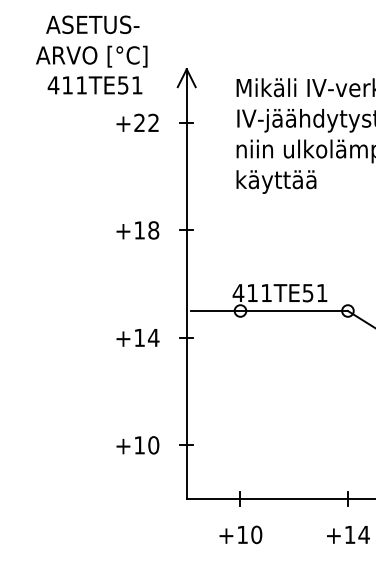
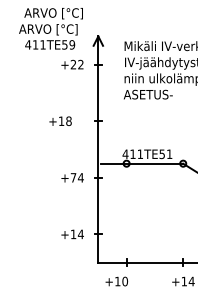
text: (109, 25) -> (57, 13), ASETUS- -> ARVO [°C]
text: (137, 84) -> (72, 44), 411TE51 -> 411TE59
text: (280, 181) -> (147, 95), käyttää -> ASETUS-
text: (137, 228) -> (60, 120), moved
text: (139, 337) -> (73, 177), +14 -> +74
text: (152, 445) -> (80, 234), +10 -> +14
text: (240, 534) -> (116, 281), moved

